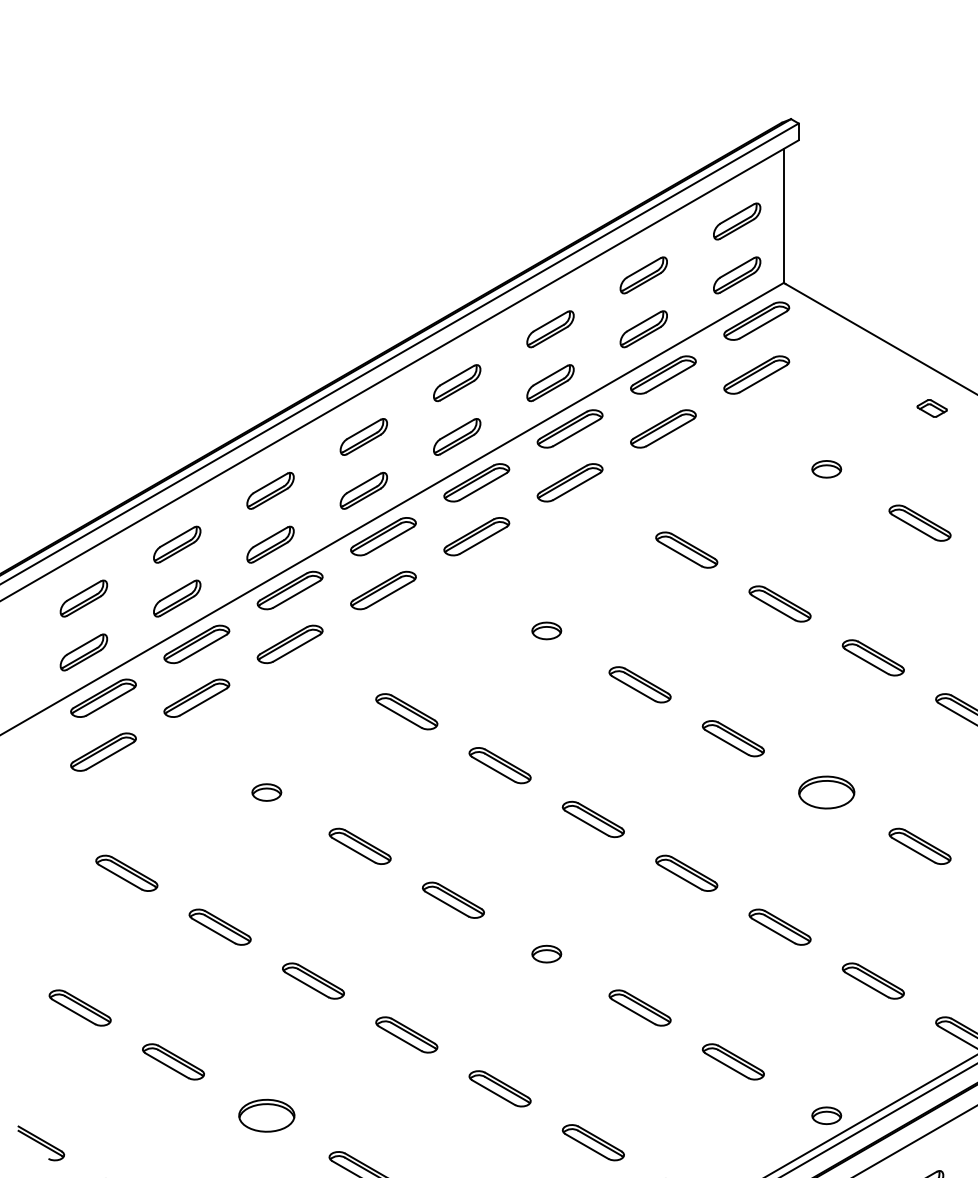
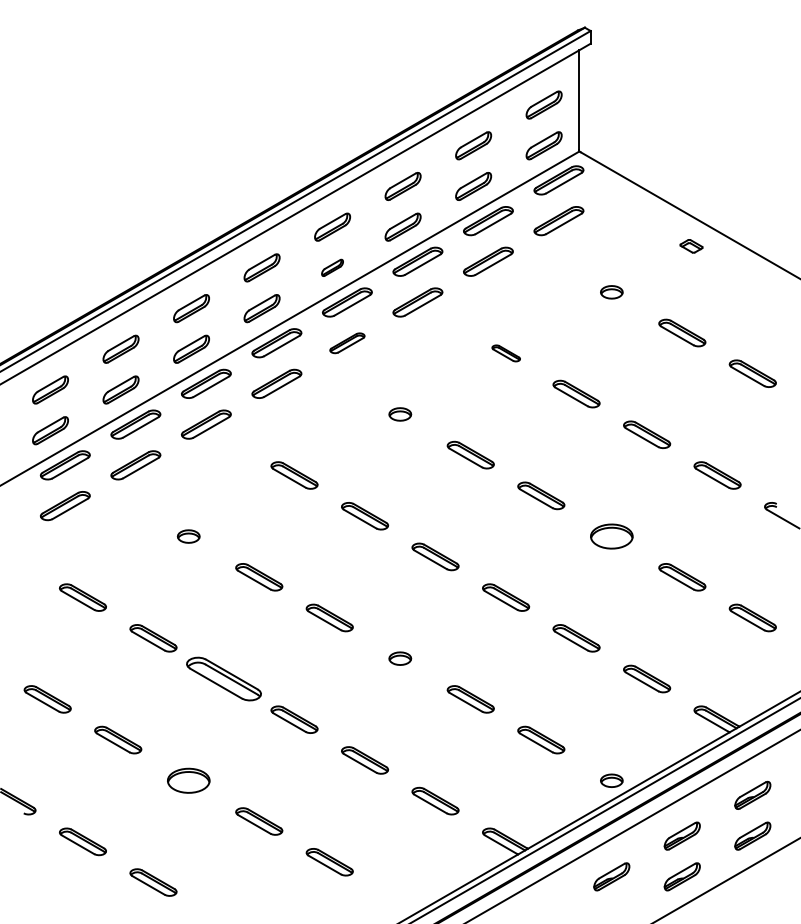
part: (457, 436) -> (332, 267), size x0.6
part: (476, 537) -> (347, 343), size x0.7
part: (687, 550) -> (506, 353), size x0.6
part: (312, 980) -> (223, 678), size x1.6

